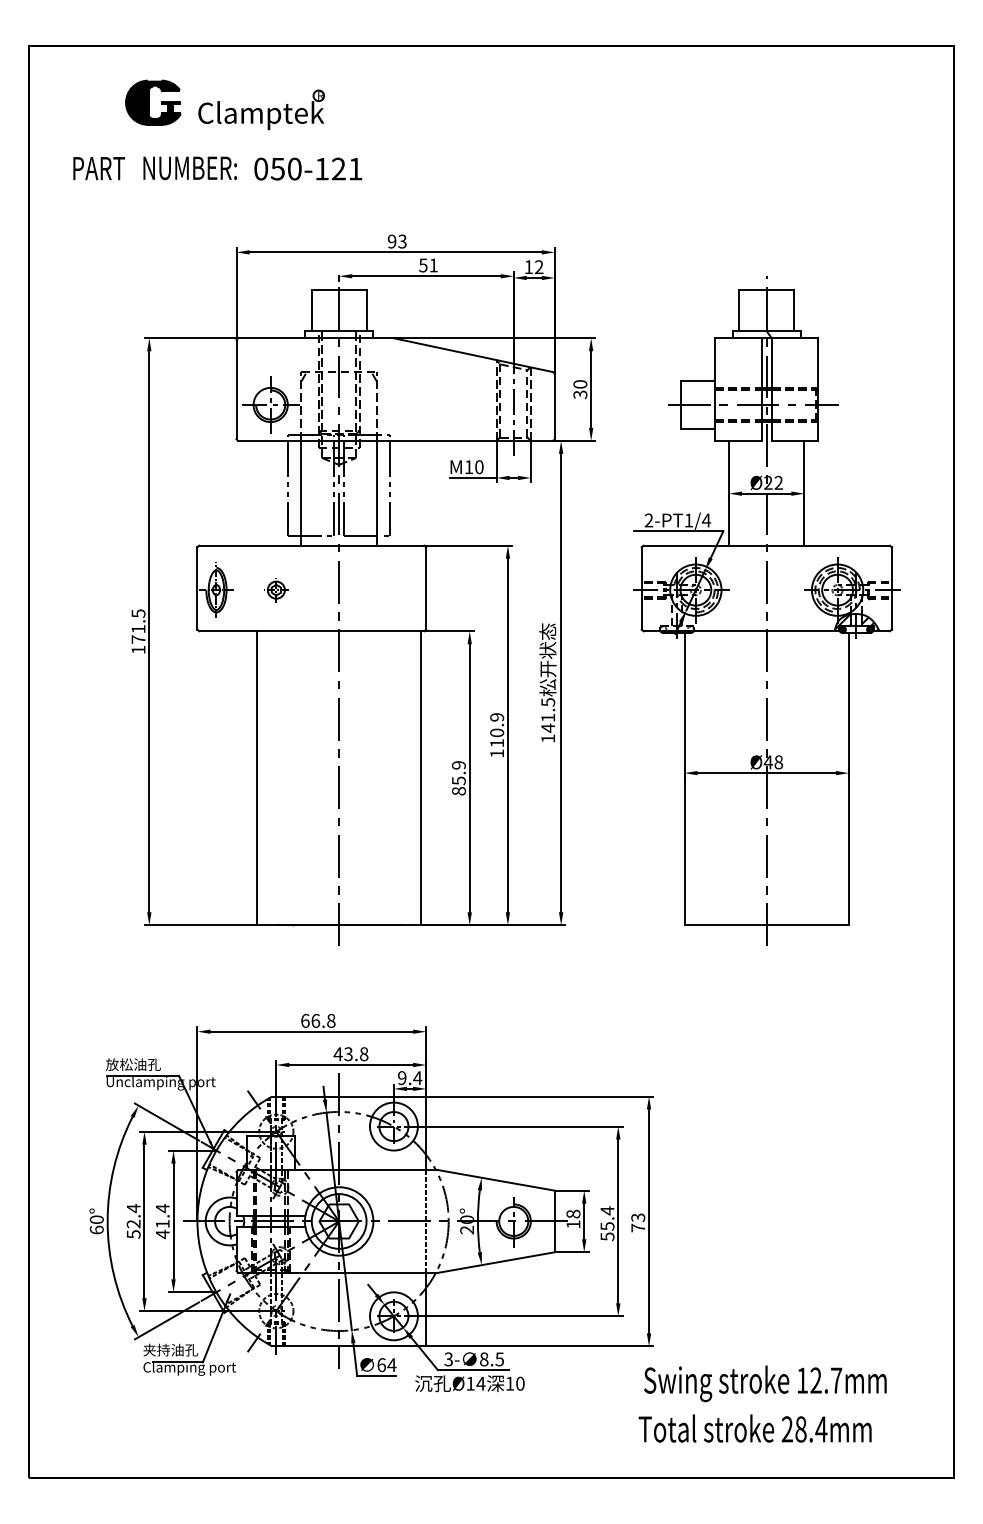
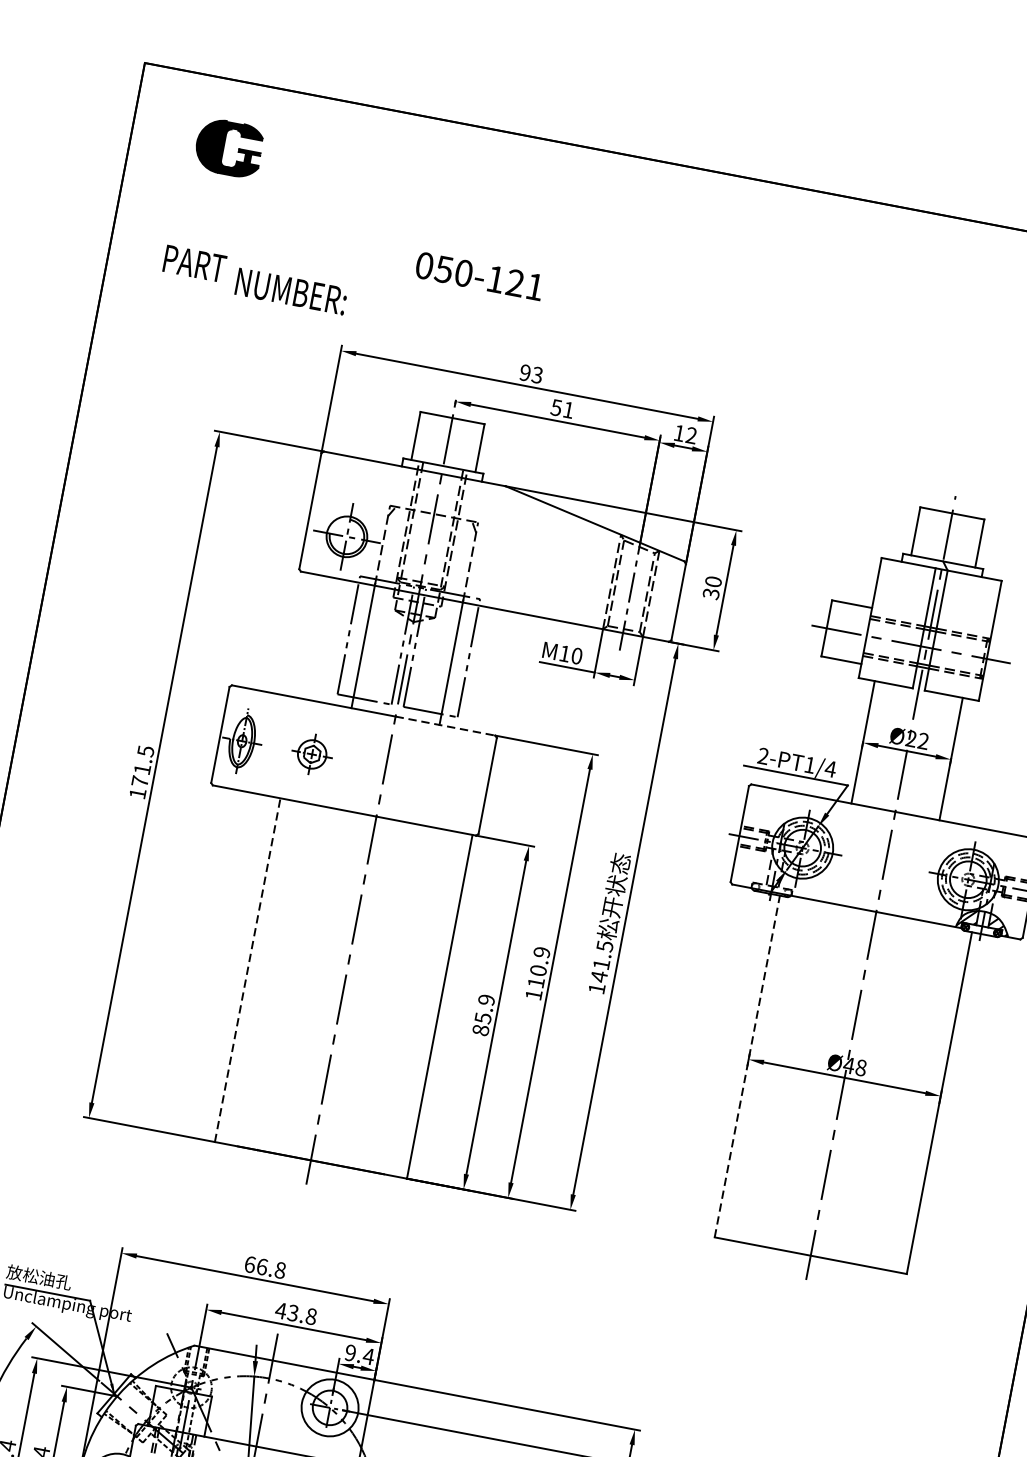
part: (153, 102) -> (229, 147), moved
part: (261, 109) -> (402, 189), removed
text: (98, 168) -> (194, 263), moved
text: (189, 168) -> (290, 291), moved
text: (308, 168) -> (480, 275), moved
line: (381, 545) -> (445, 725), solid -> dashed
part: (276, 590) -> (312, 755), size x1.4
line: (257, 777) -> (248, 969), solid -> dashed
line: (684, 777) -> (747, 1064), solid -> dashed

